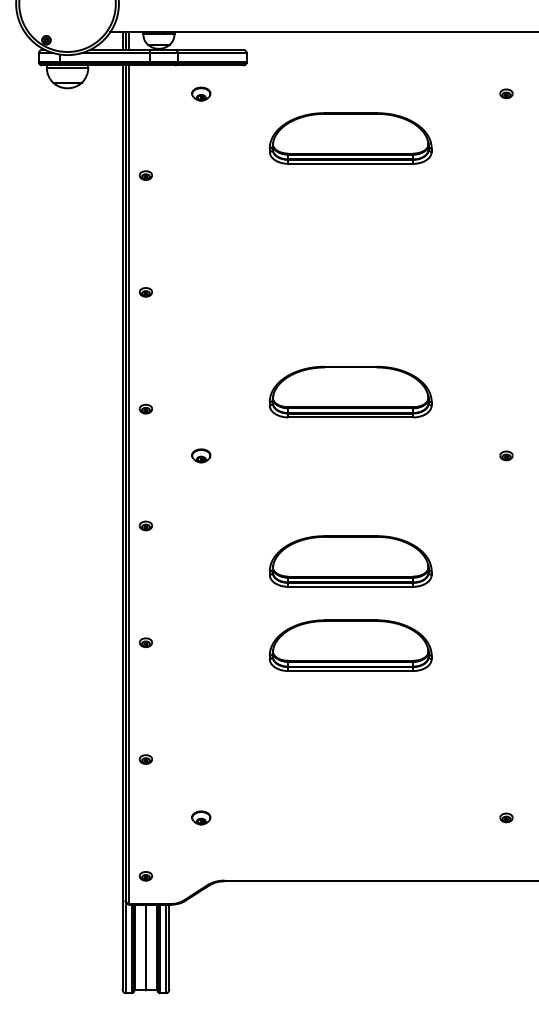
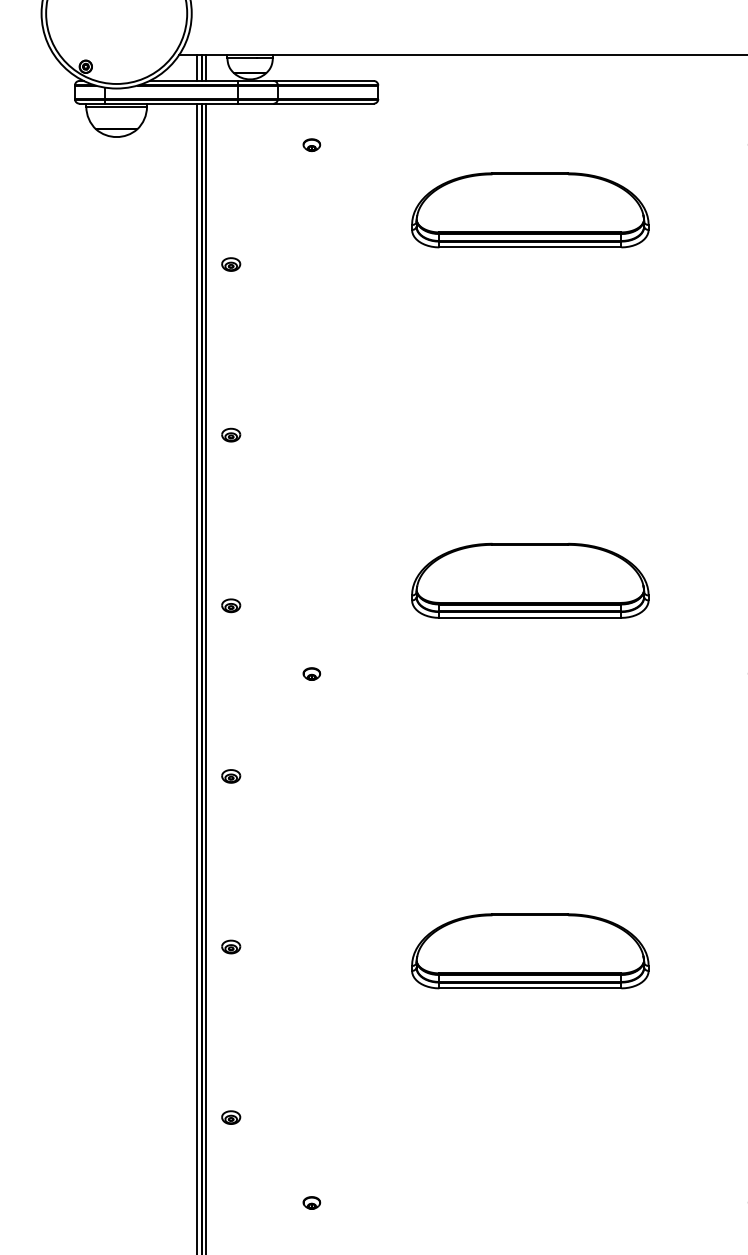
part: (200, 93) -> (310, 144), size x0.62
part: (200, 455) -> (310, 673), size x0.62
part: (350, 561) -> (530, 828), removed
part: (200, 817) -> (310, 1202), size x0.62

